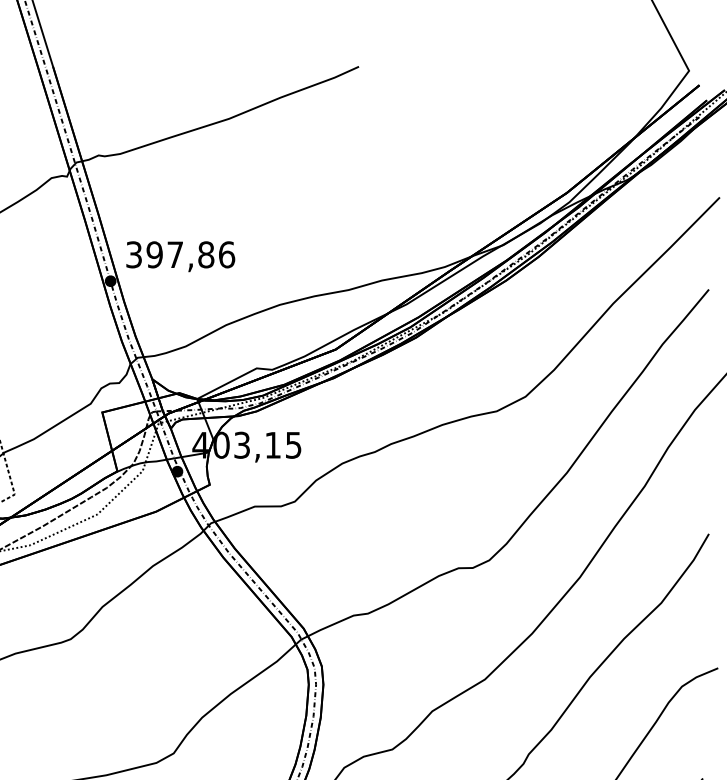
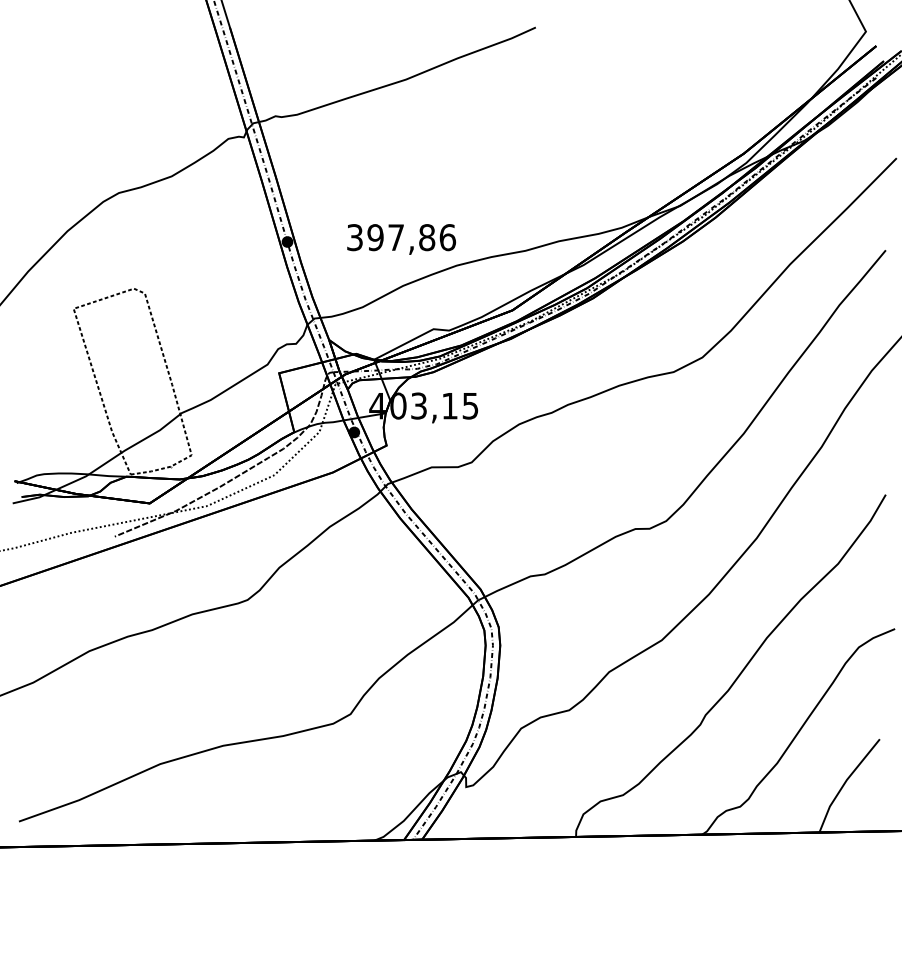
text: (180, 256) -> (401, 239), moved

